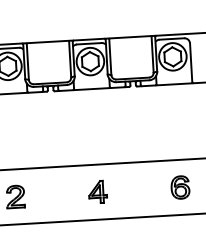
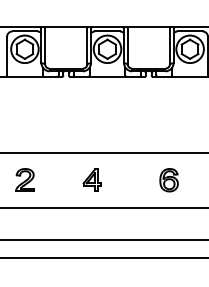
part: (179, 187) -> (168, 180), moved
part: (96, 191) -> (91, 179), moved

